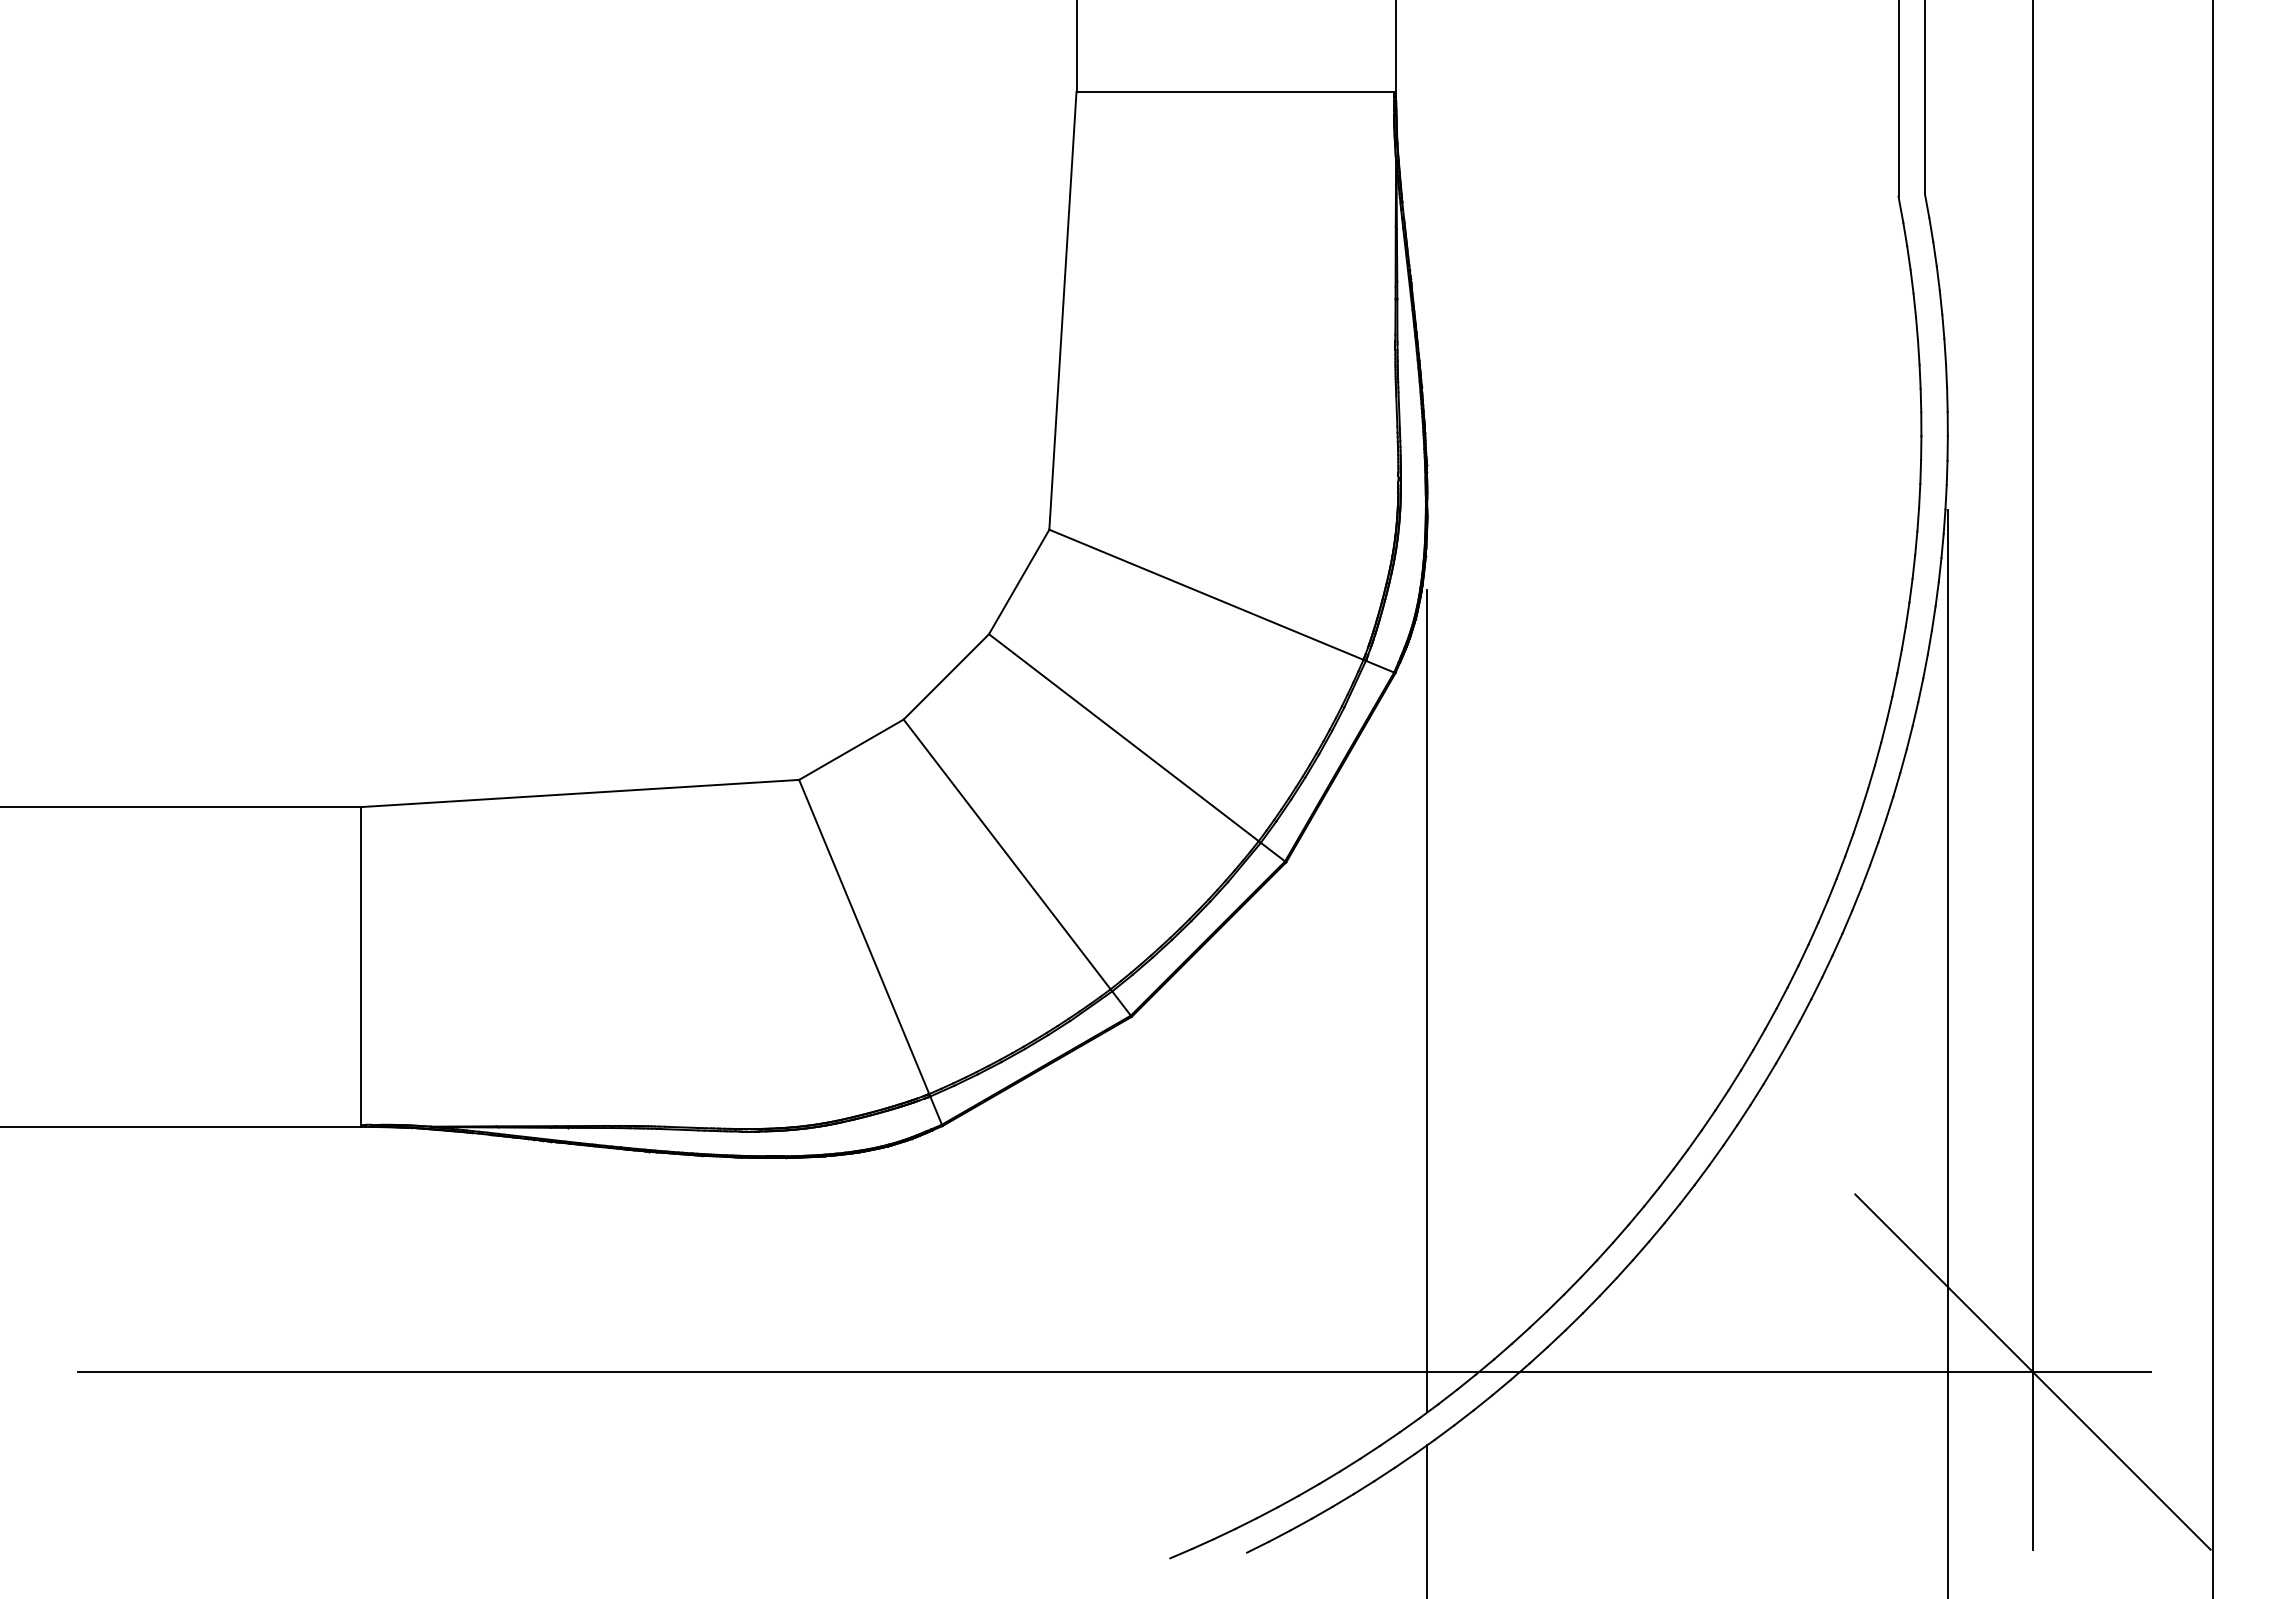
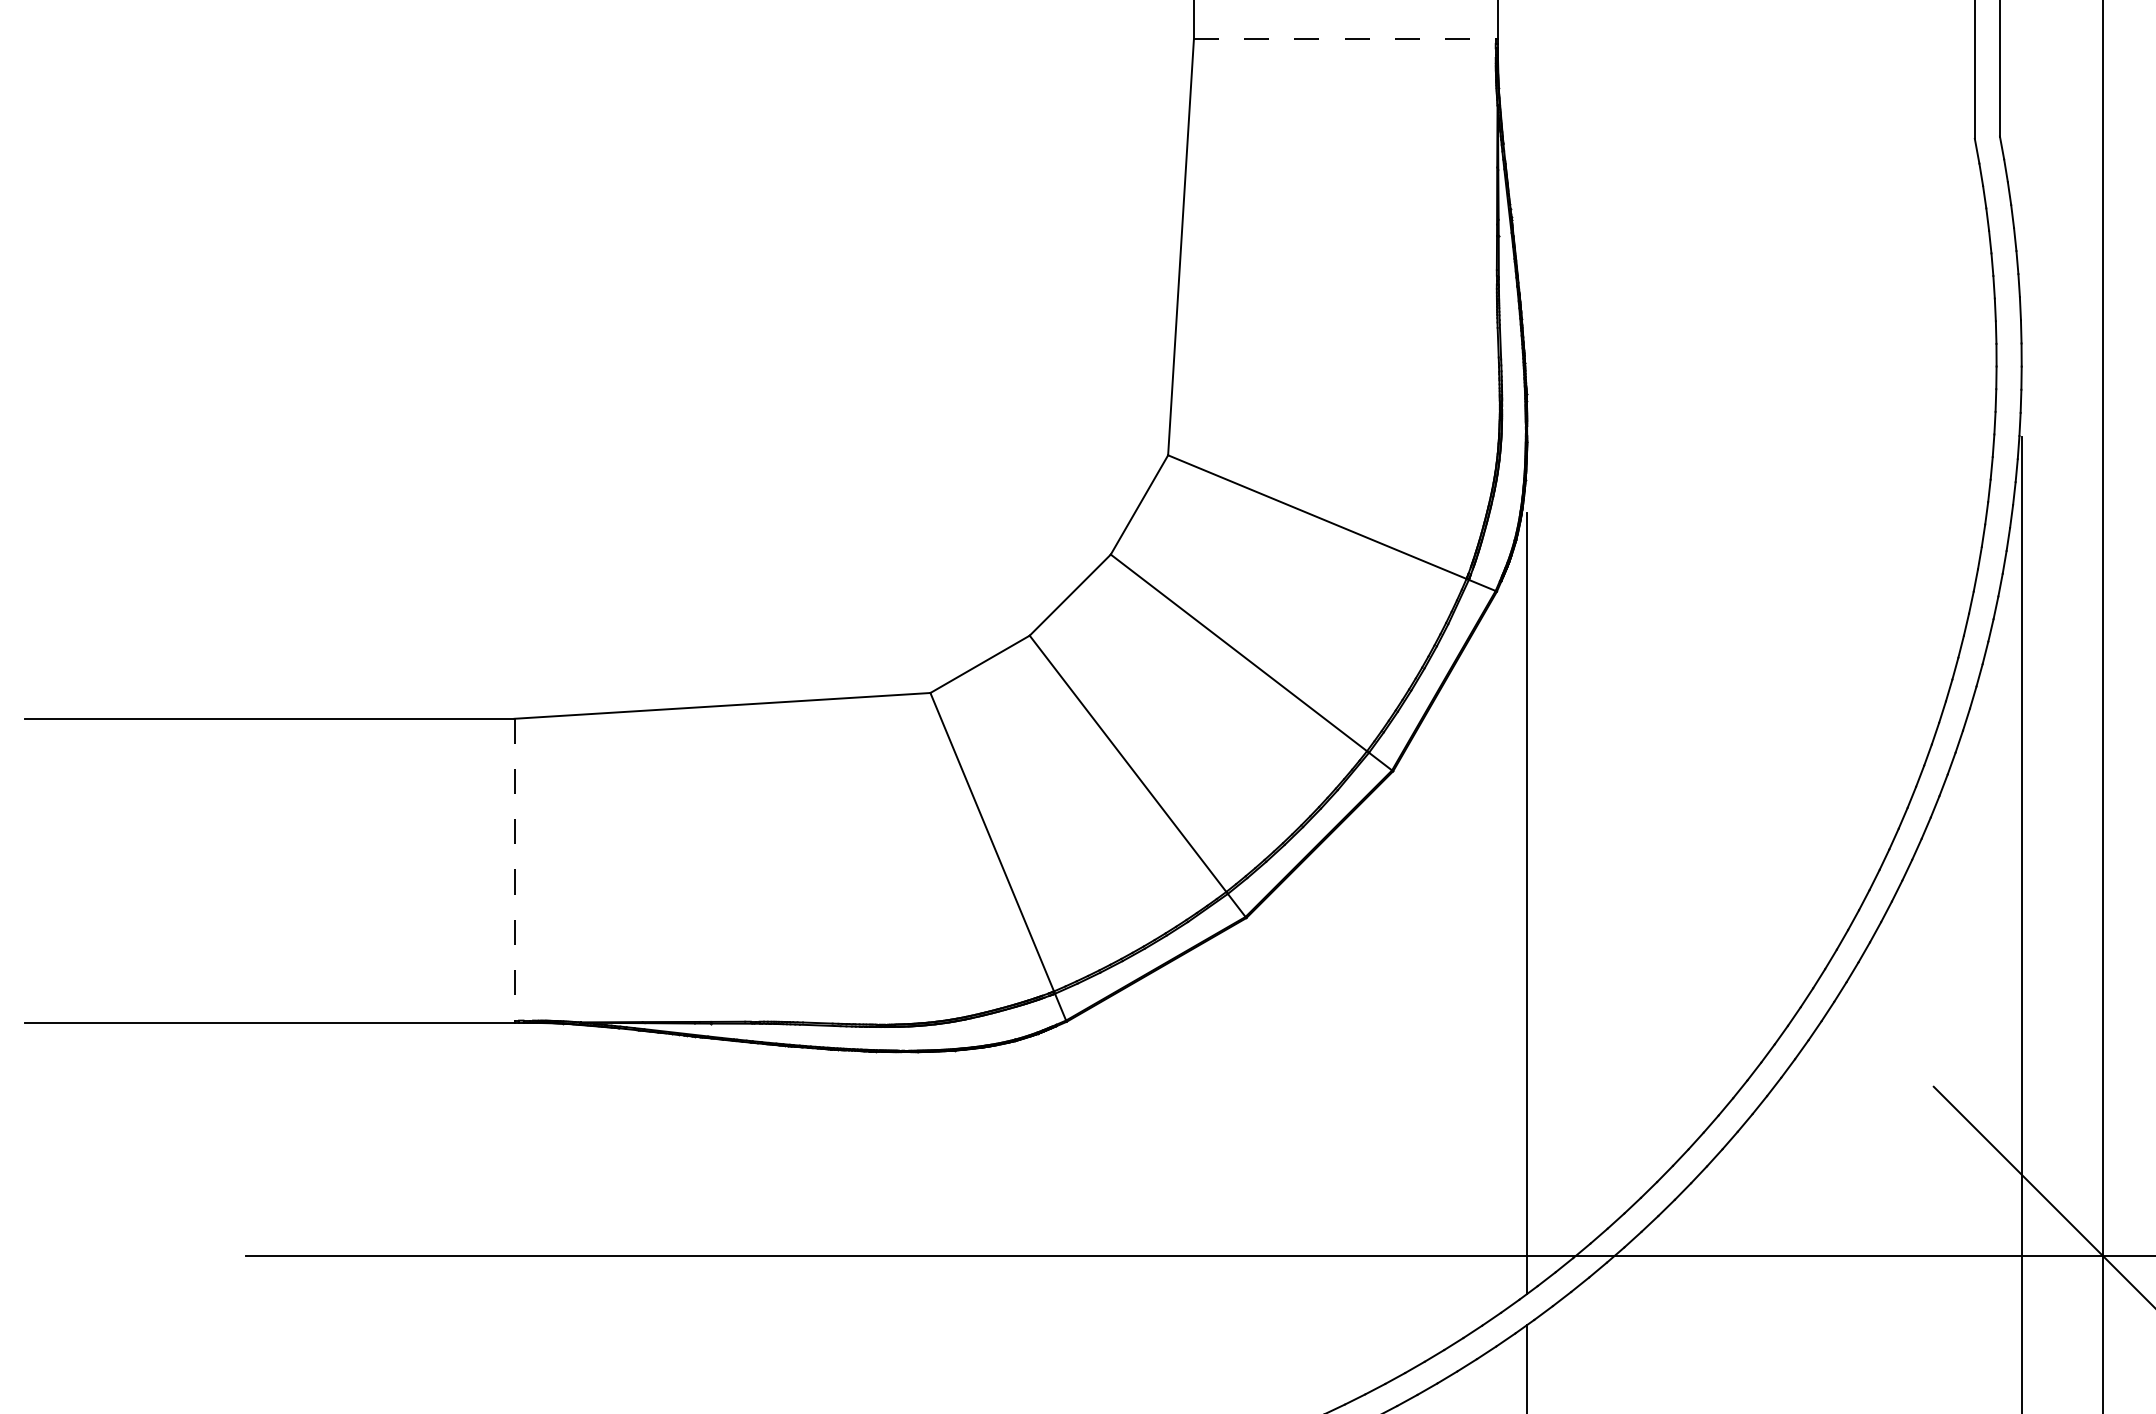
line: (1235, 91) -> (1344, 38), solid -> dashed
line: (361, 965) -> (514, 869), solid -> dashed

